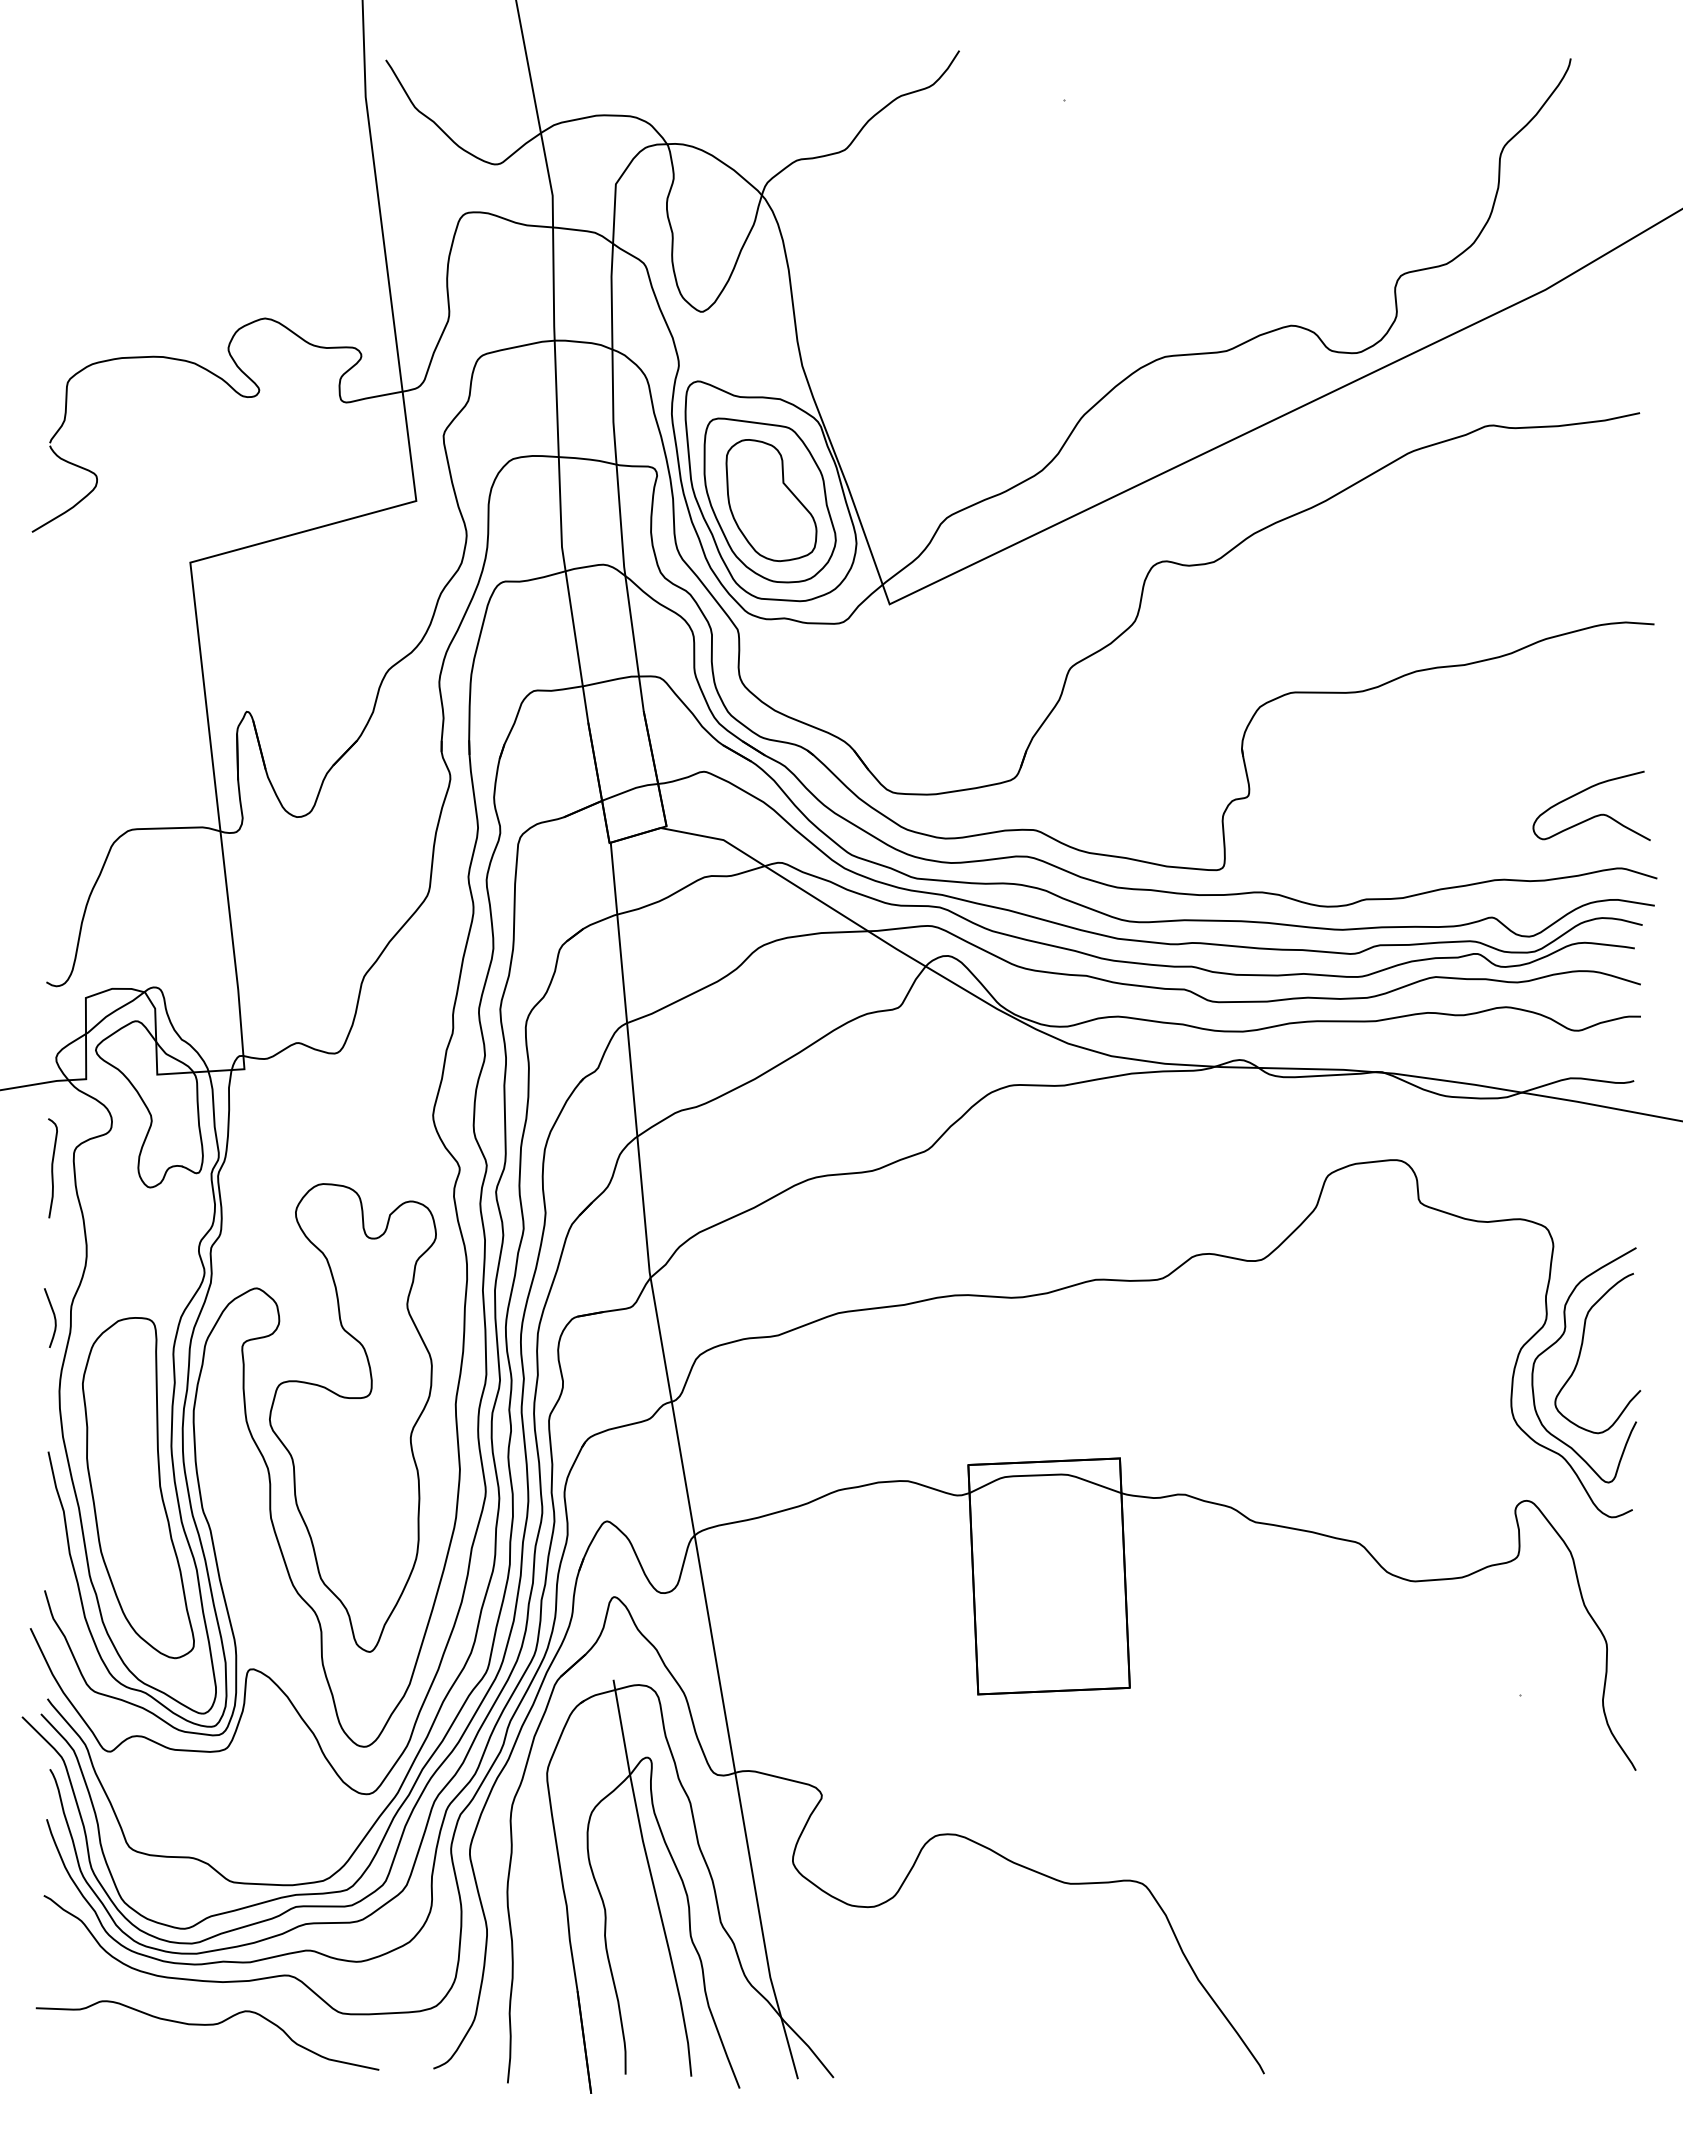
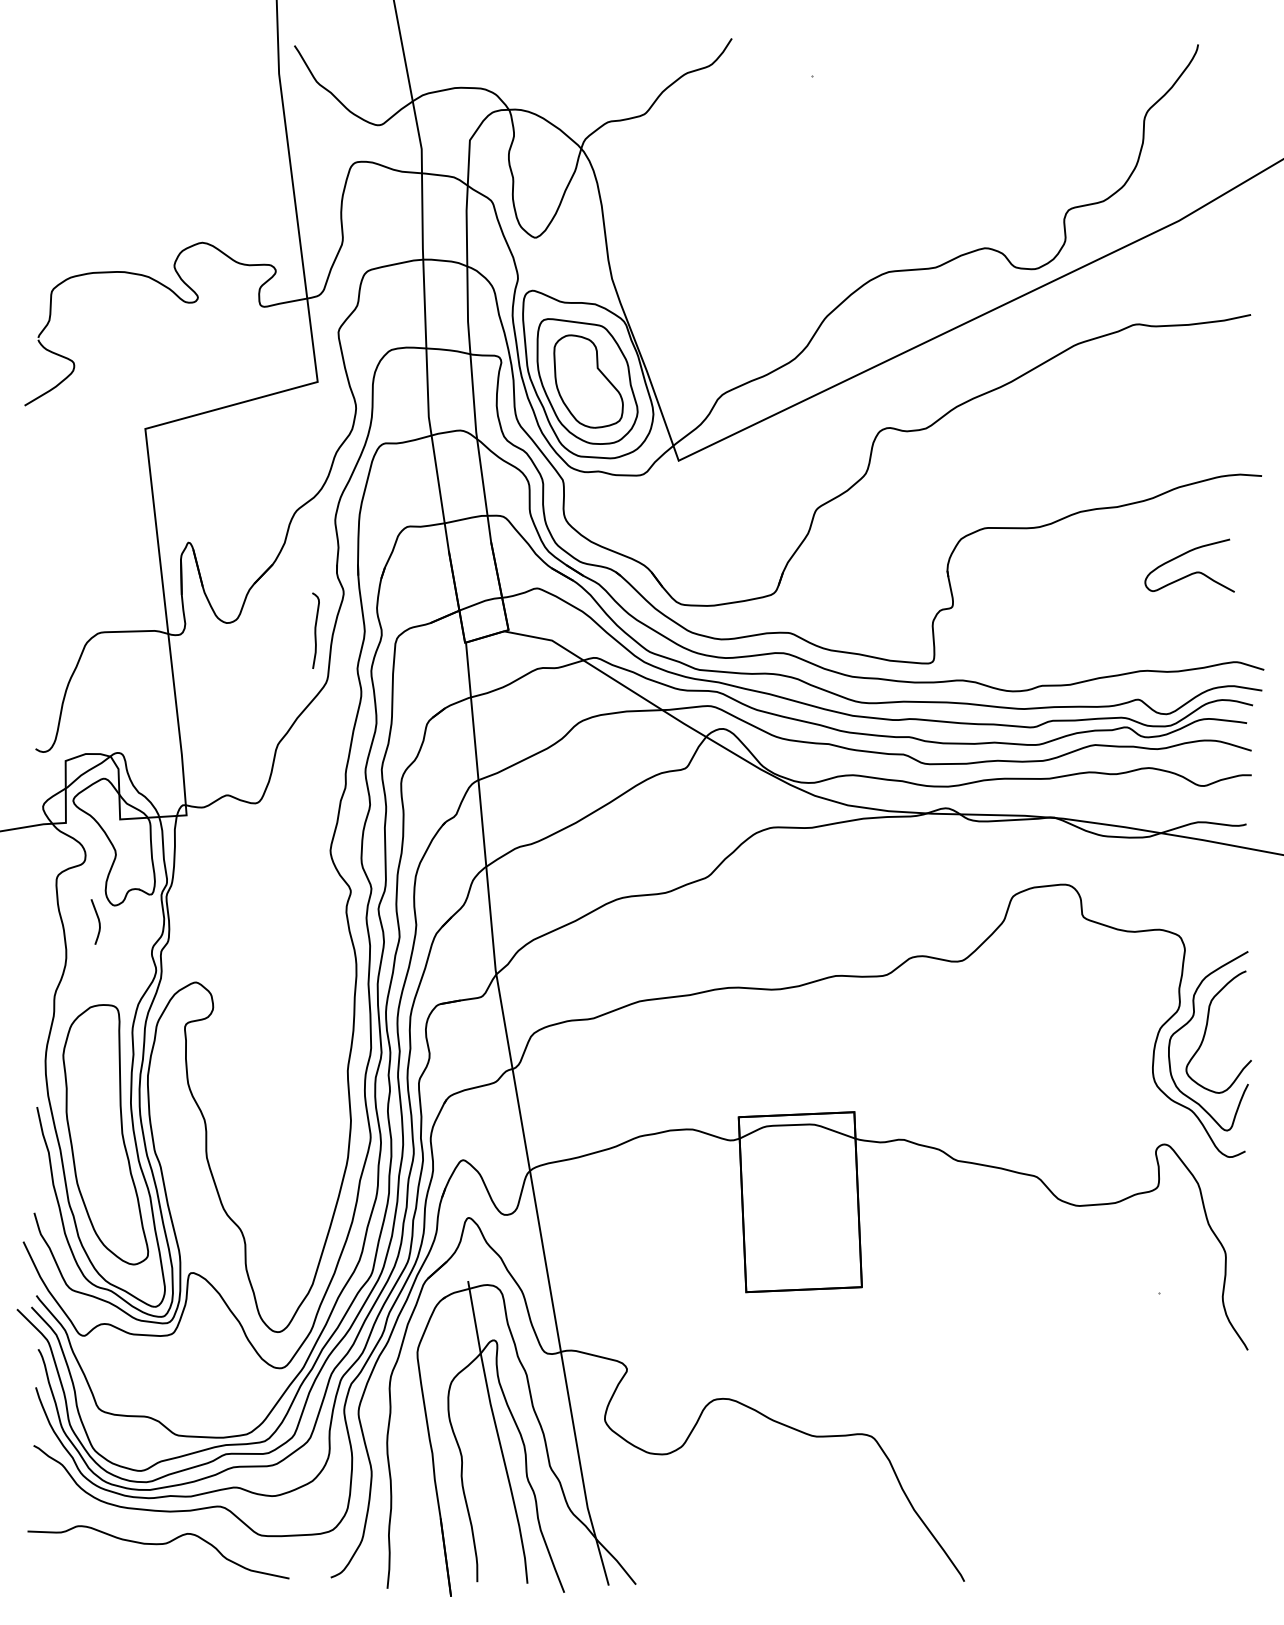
curve: (1594, 815) -> (1191, 573), moved
curve: (52, 1168) -> (315, 630), moved
curve: (53, 1316) -> (98, 920), moved
part: (352, 1417) -> (269, 1080), removed

